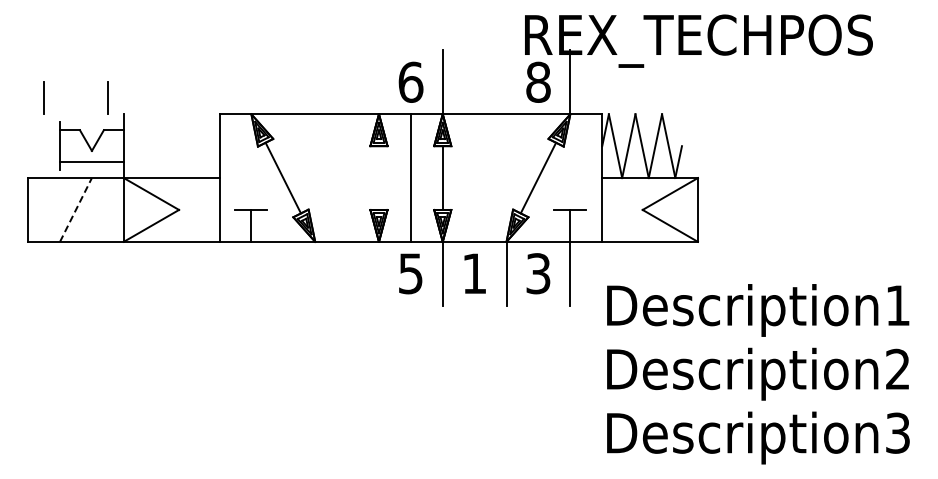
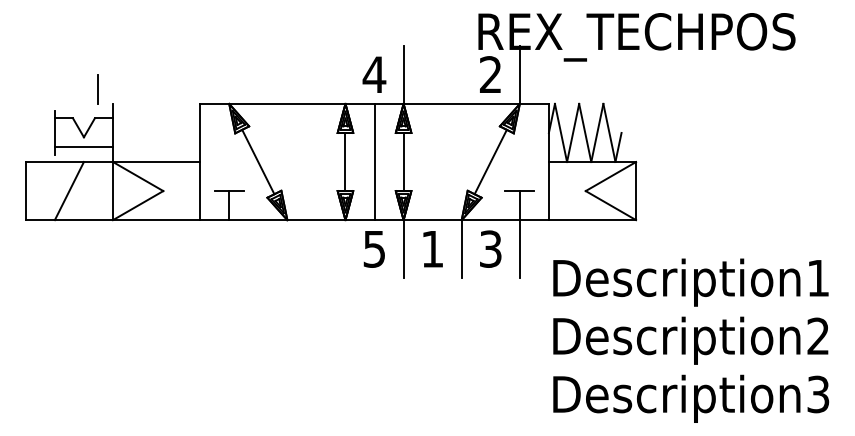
text: (410, 81) -> (374, 74), 6 -> 4
text: (538, 81) -> (490, 74), 8 -> 2
line: (43, 97) -> (39, 88), removed
line: (378, 177) -> (345, 161), added
line: (75, 209) -> (68, 190), dashed -> solid

